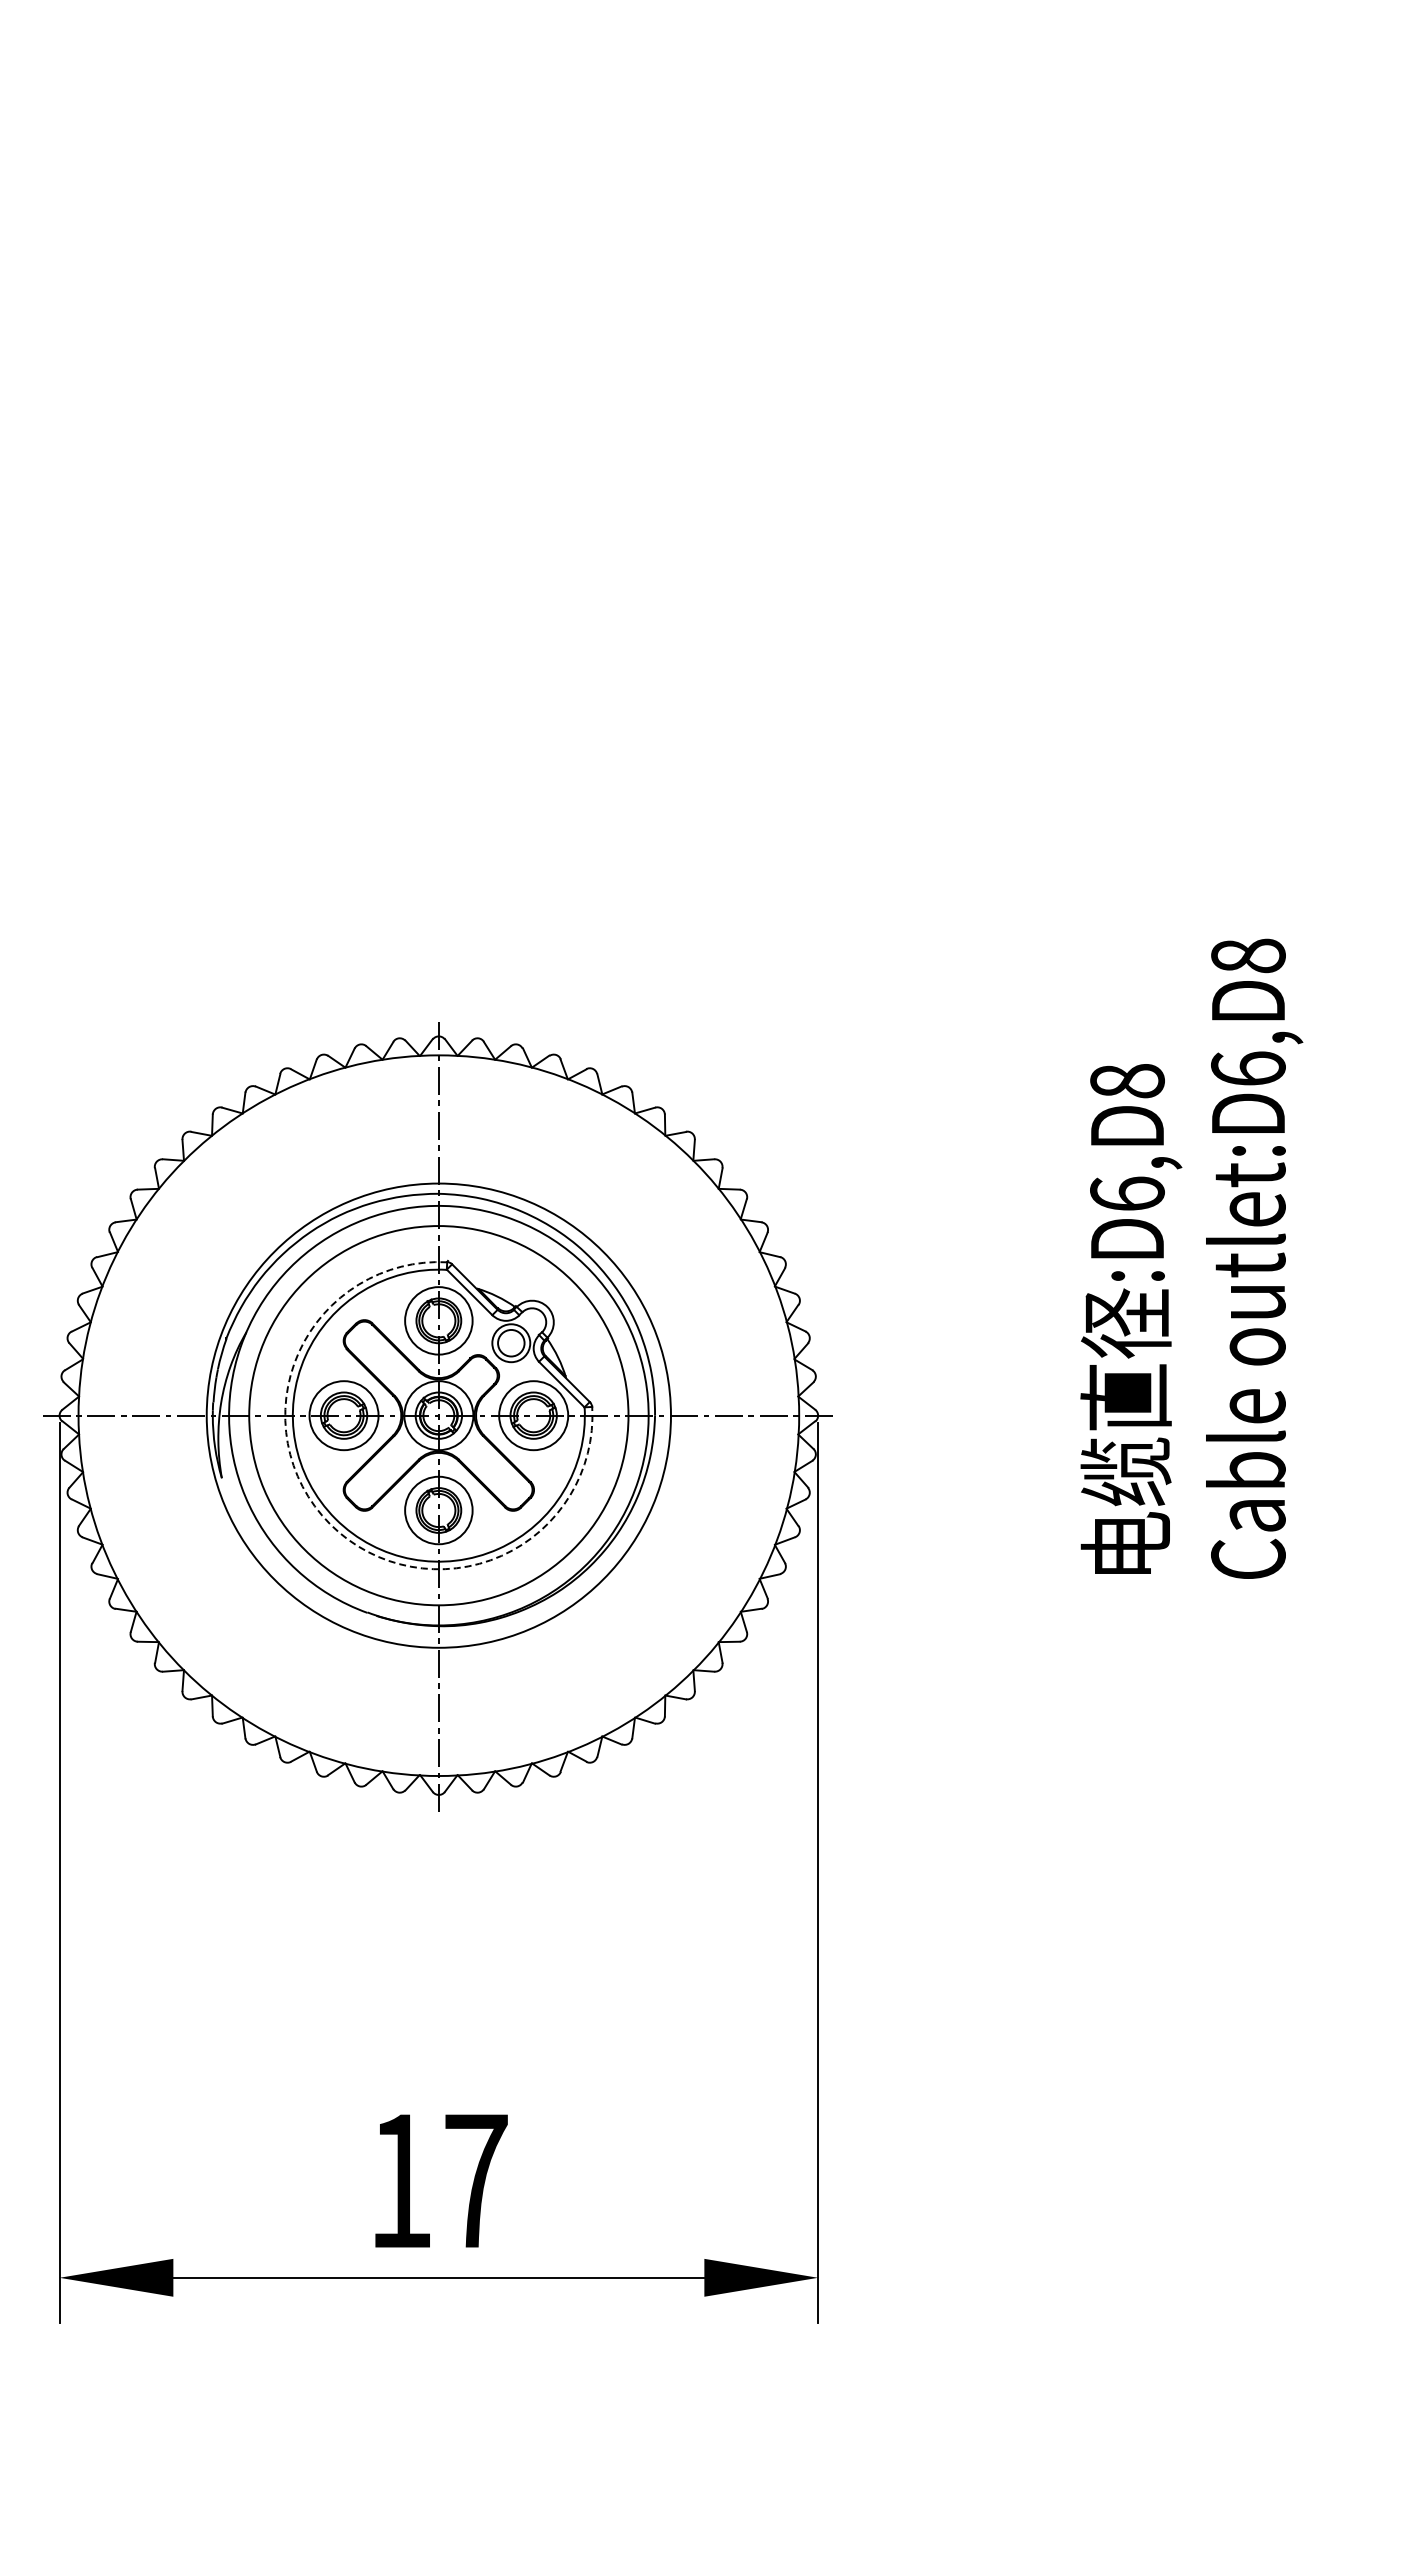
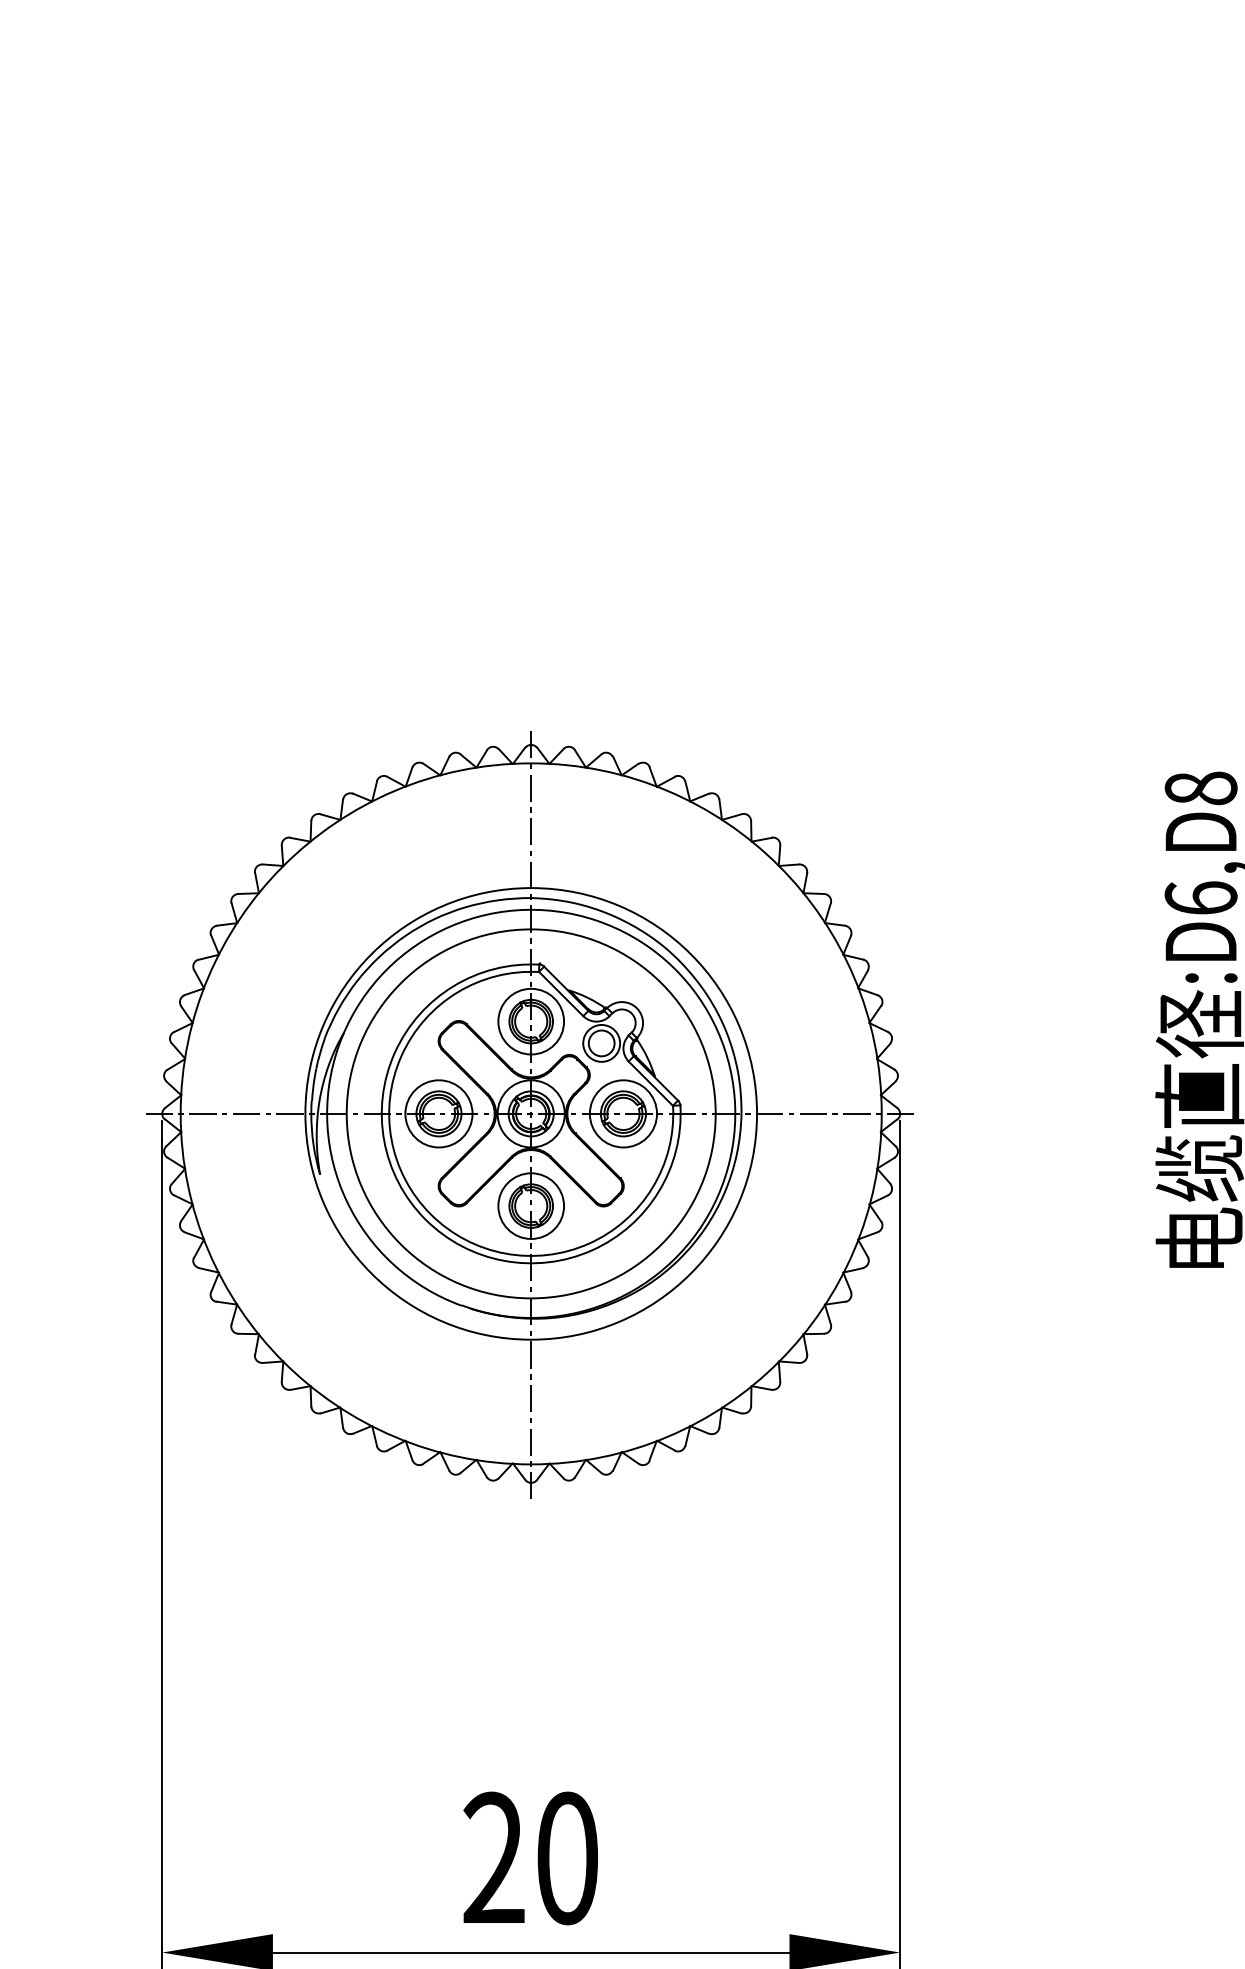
arc: (330, 1524) -> (425, 1219), dashed -> solid
text: (438, 2180) -> (530, 1857), 17 -> 20

